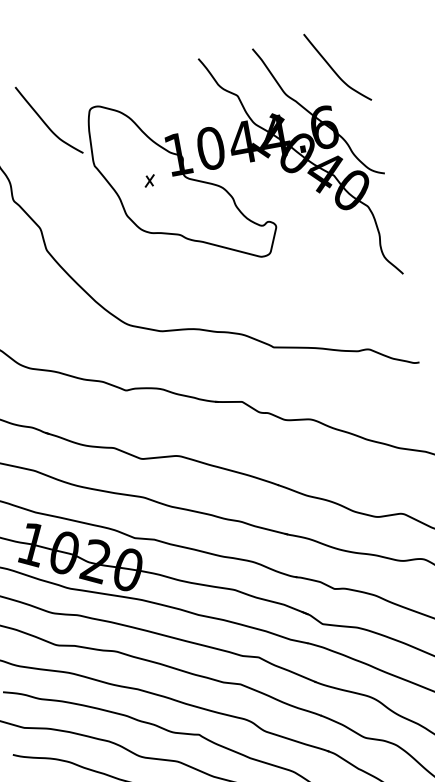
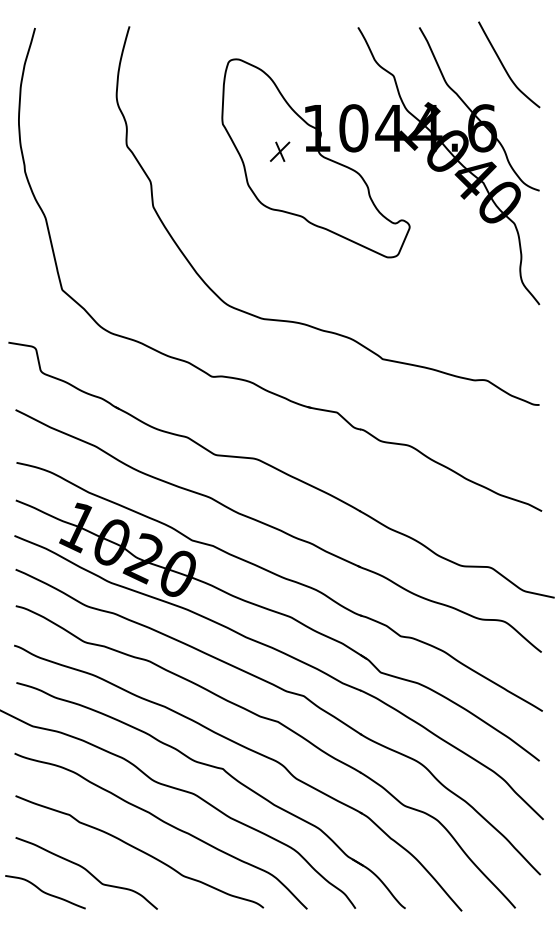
curve: (45, 122) -> (177, 66), removed
part: (149, 180) -> (280, 151), size x1.67

